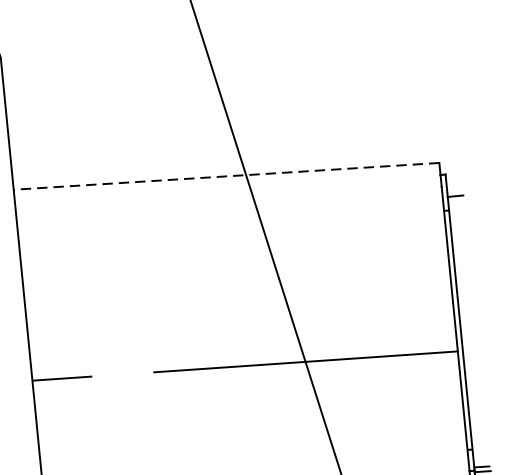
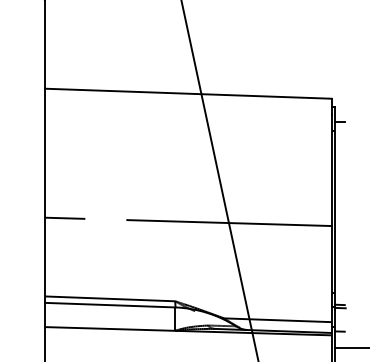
line: (225, 176) -> (187, 93), dashed -> solid

